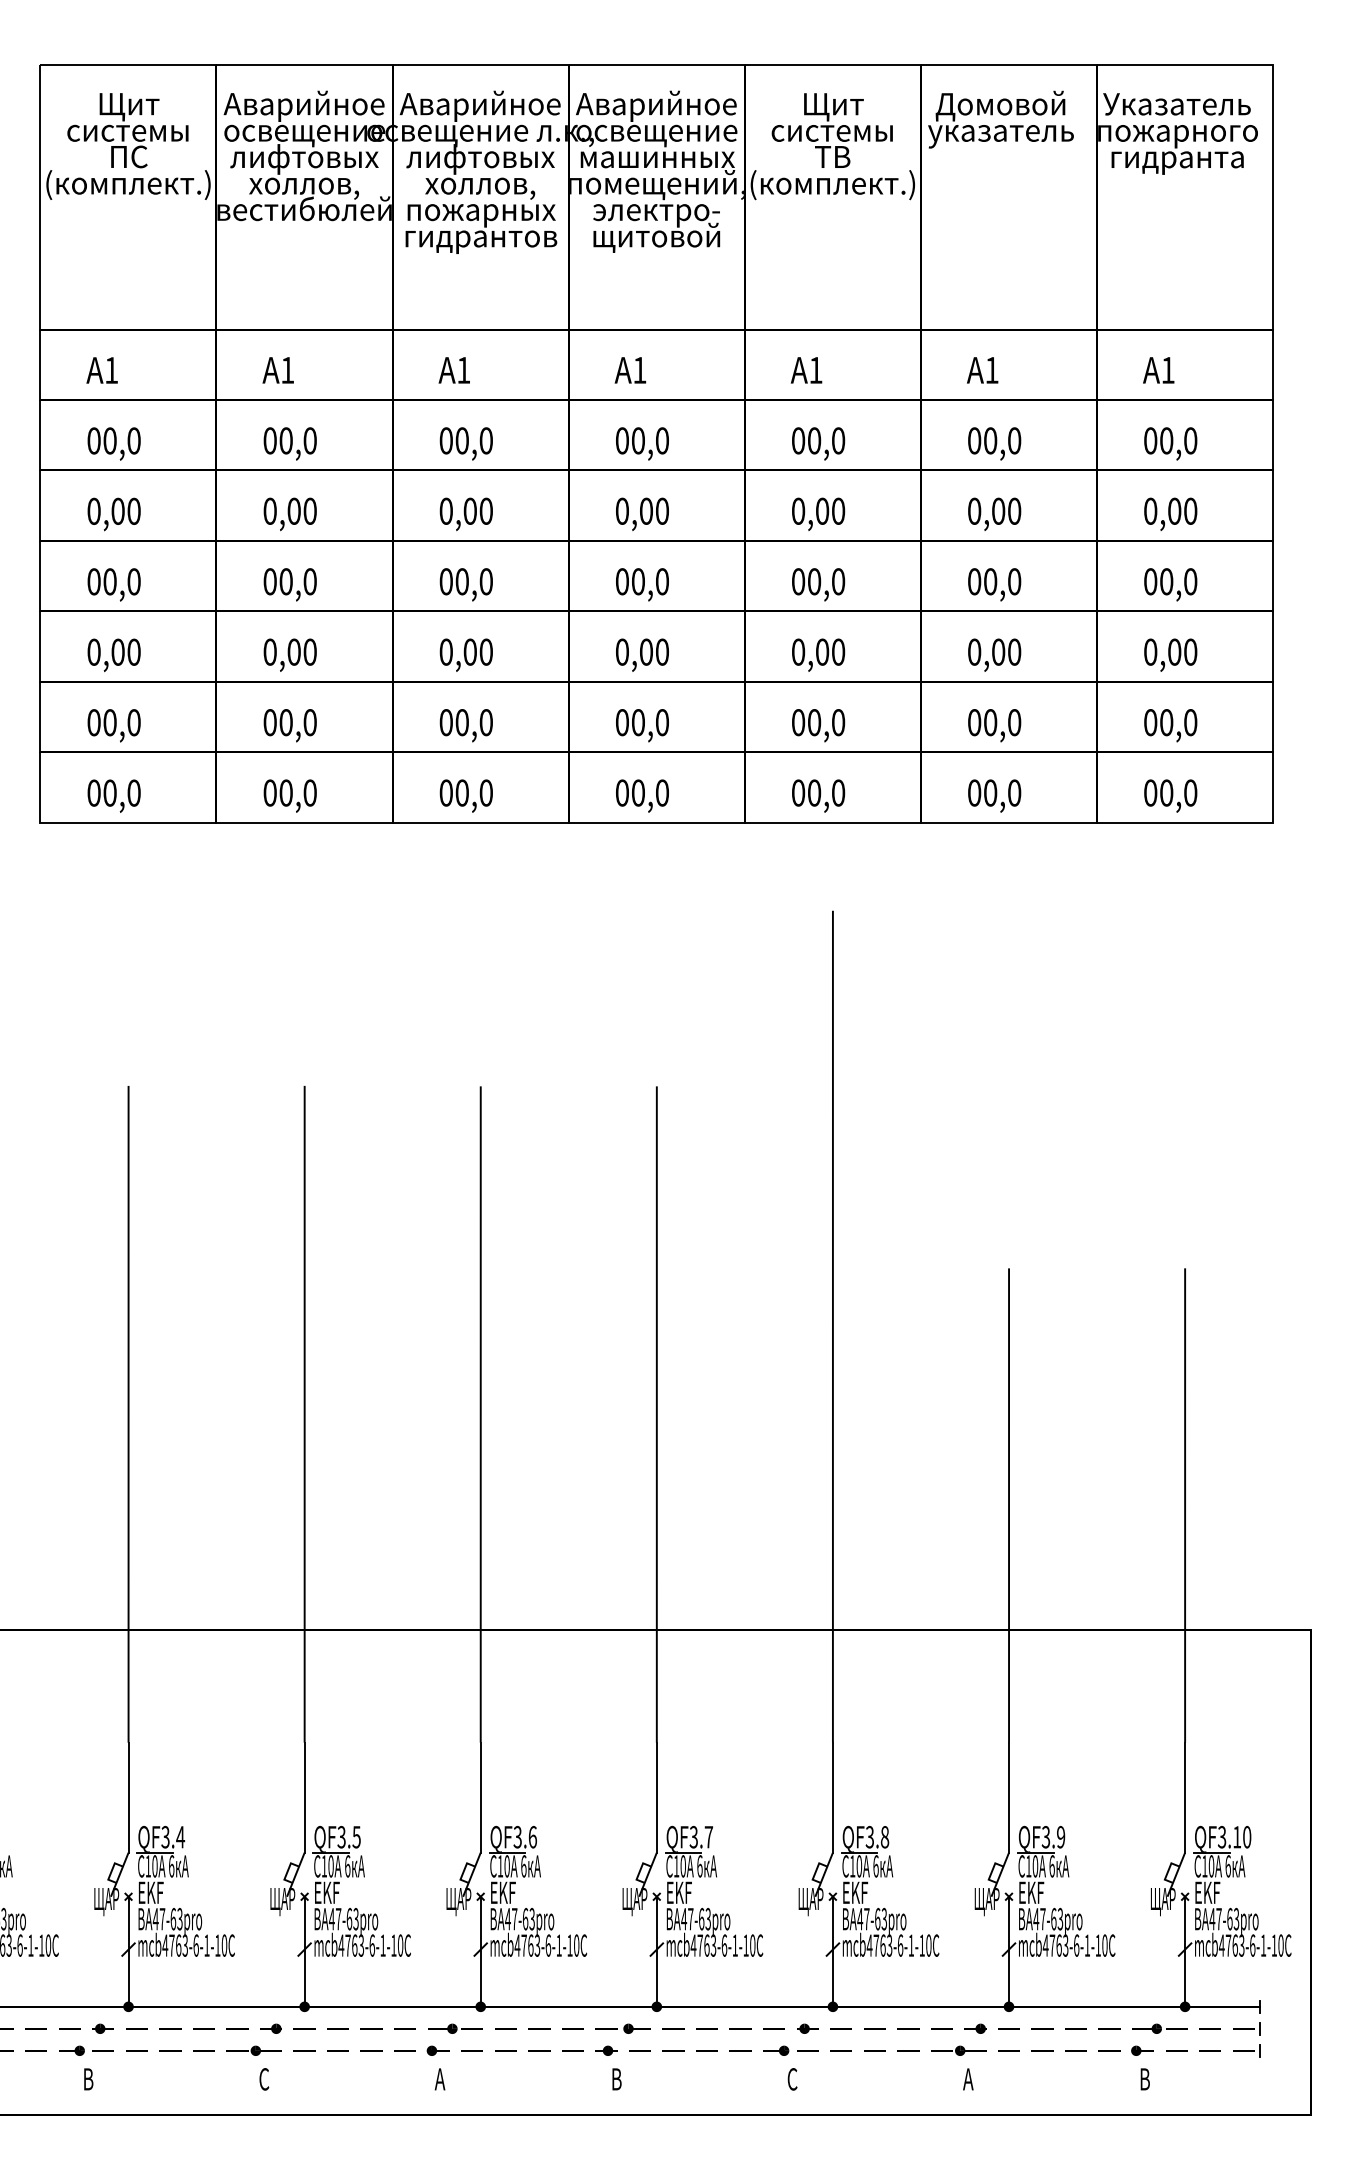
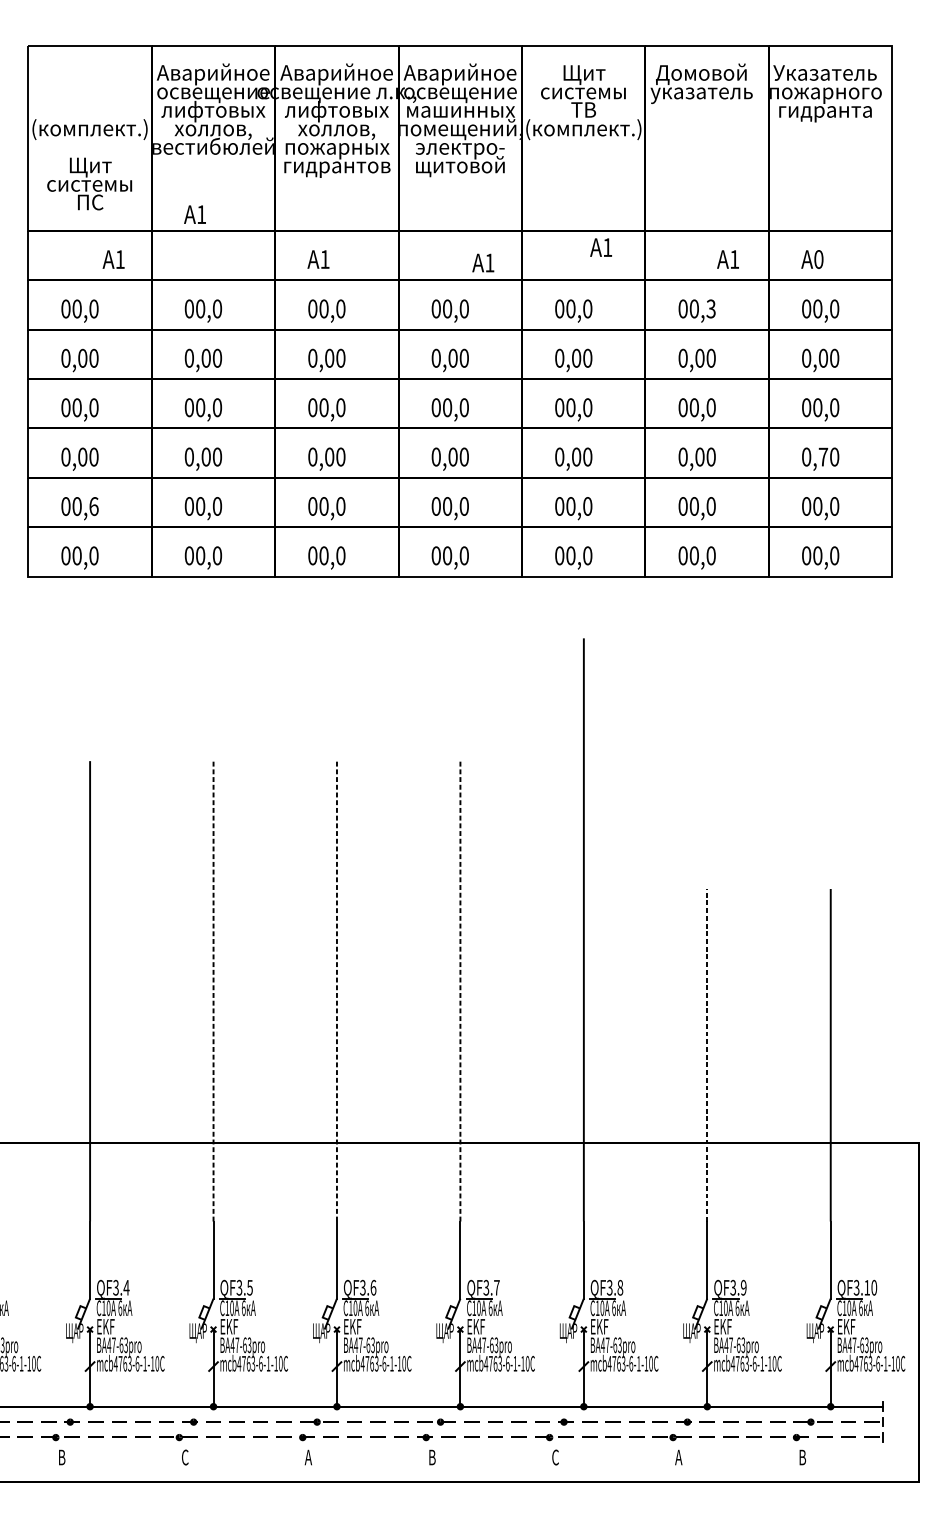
text: (127, 130) -> (89, 183), moved
text: (1167, 369) -> (818, 258), 1 -> 0
text: (101, 370) -> (113, 259), moved
text: (277, 370) -> (194, 214), moved
text: (630, 370) -> (483, 263), moved
text: (806, 370) -> (601, 247), moved
text: (982, 370) -> (727, 259), moved
text: (1014, 440) -> (711, 308), 00,0 -> 00,3
text: (1174, 651) -> (823, 456), 0,00 -> 0,70
text: (133, 722) -> (93, 506), 00,0 -> 00,6
line: (304, 1413) -> (213, 990), solid -> dashed
line: (480, 1414) -> (336, 991), solid -> dashed
line: (656, 1414) -> (460, 991), solid -> dashed
line: (1009, 1505) -> (707, 1055), solid -> dashed

